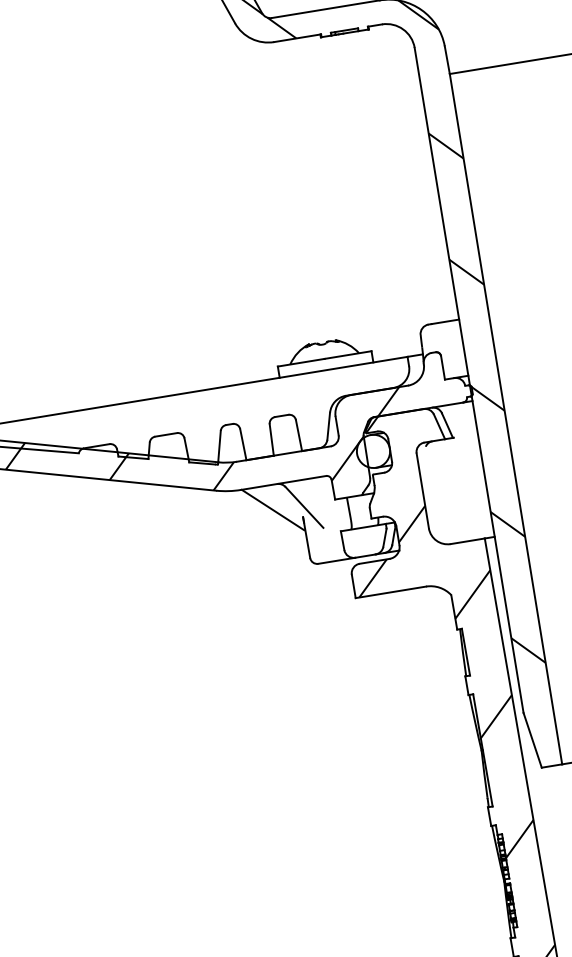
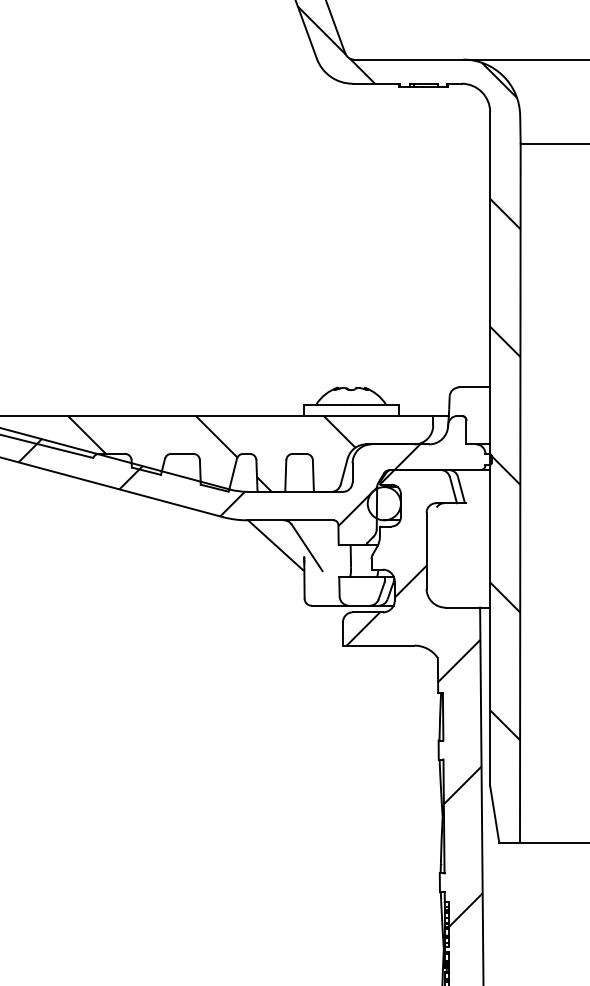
hatch: (195, 429) -> (212, 453), added

